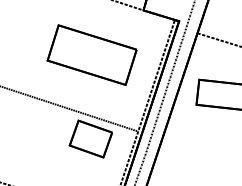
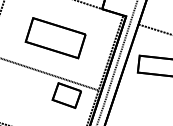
part: (91, 55) -> (55, 38), moved

